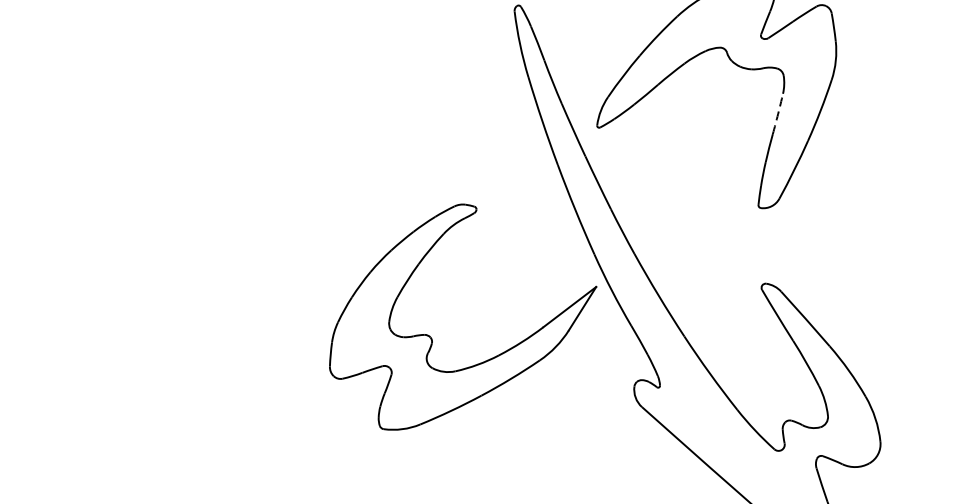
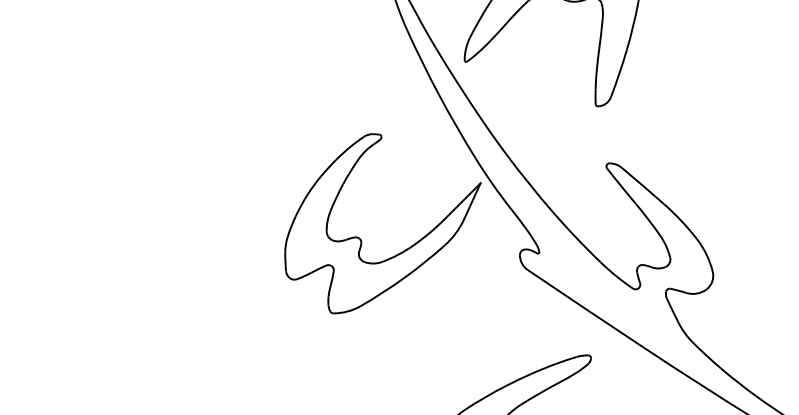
arc: (778, 113) -> (601, 32), dashed -> solid

